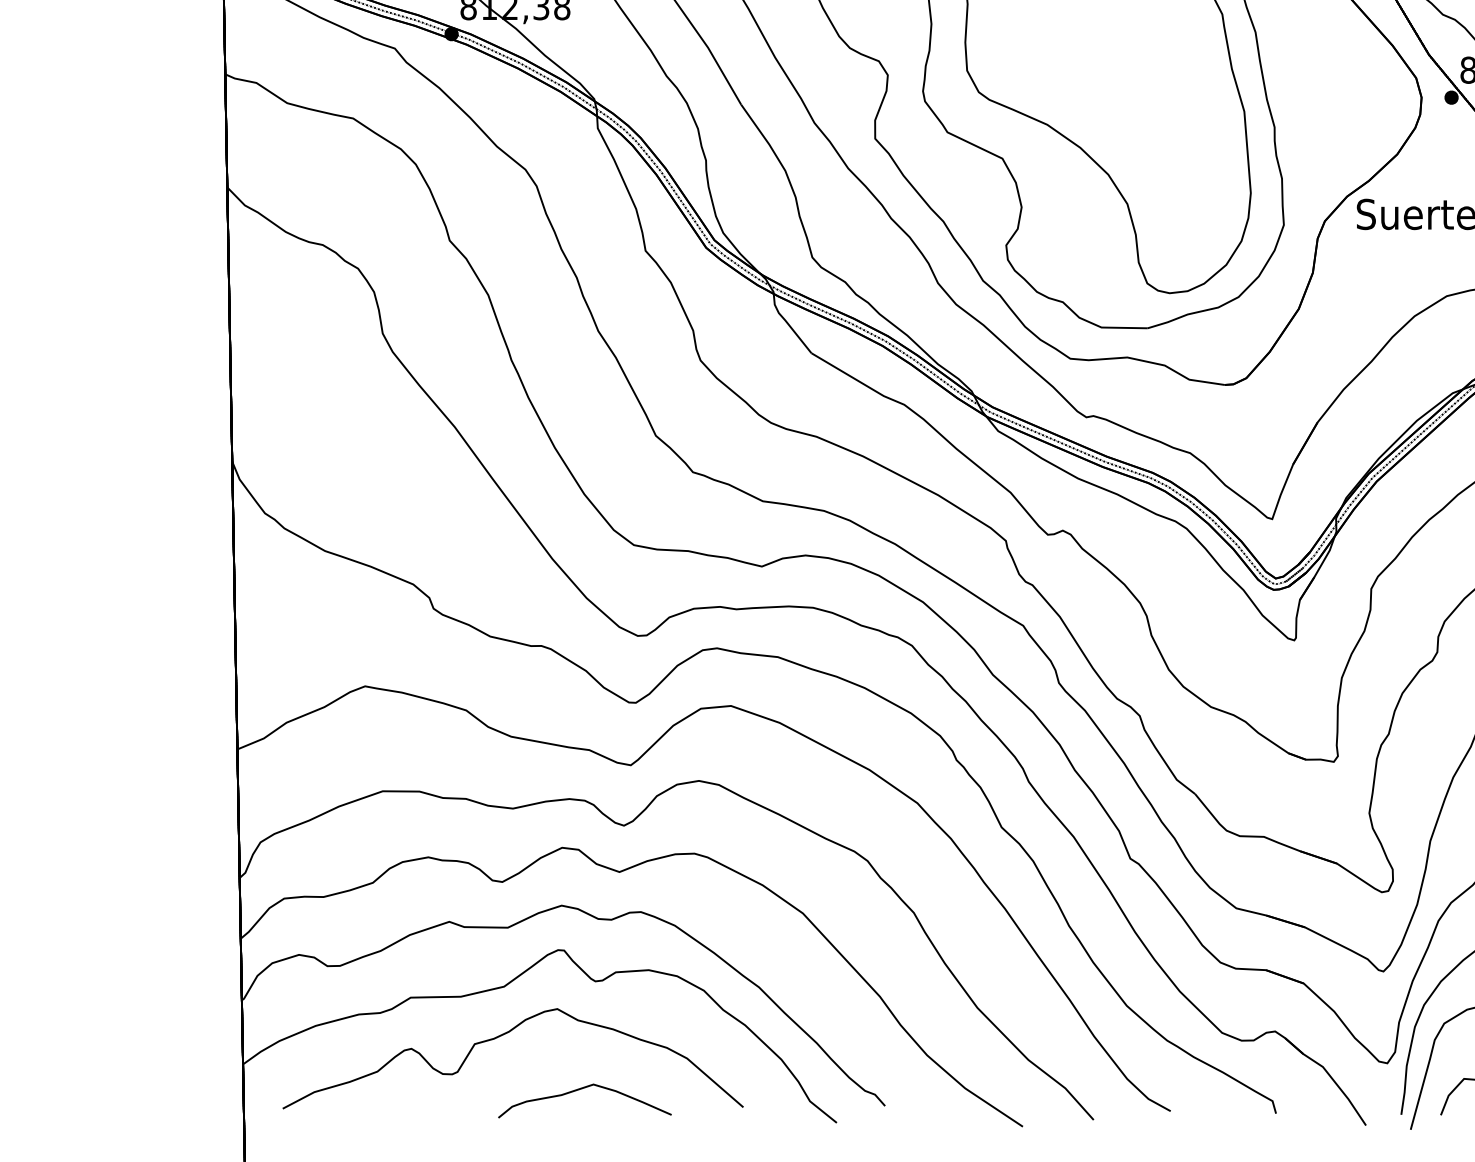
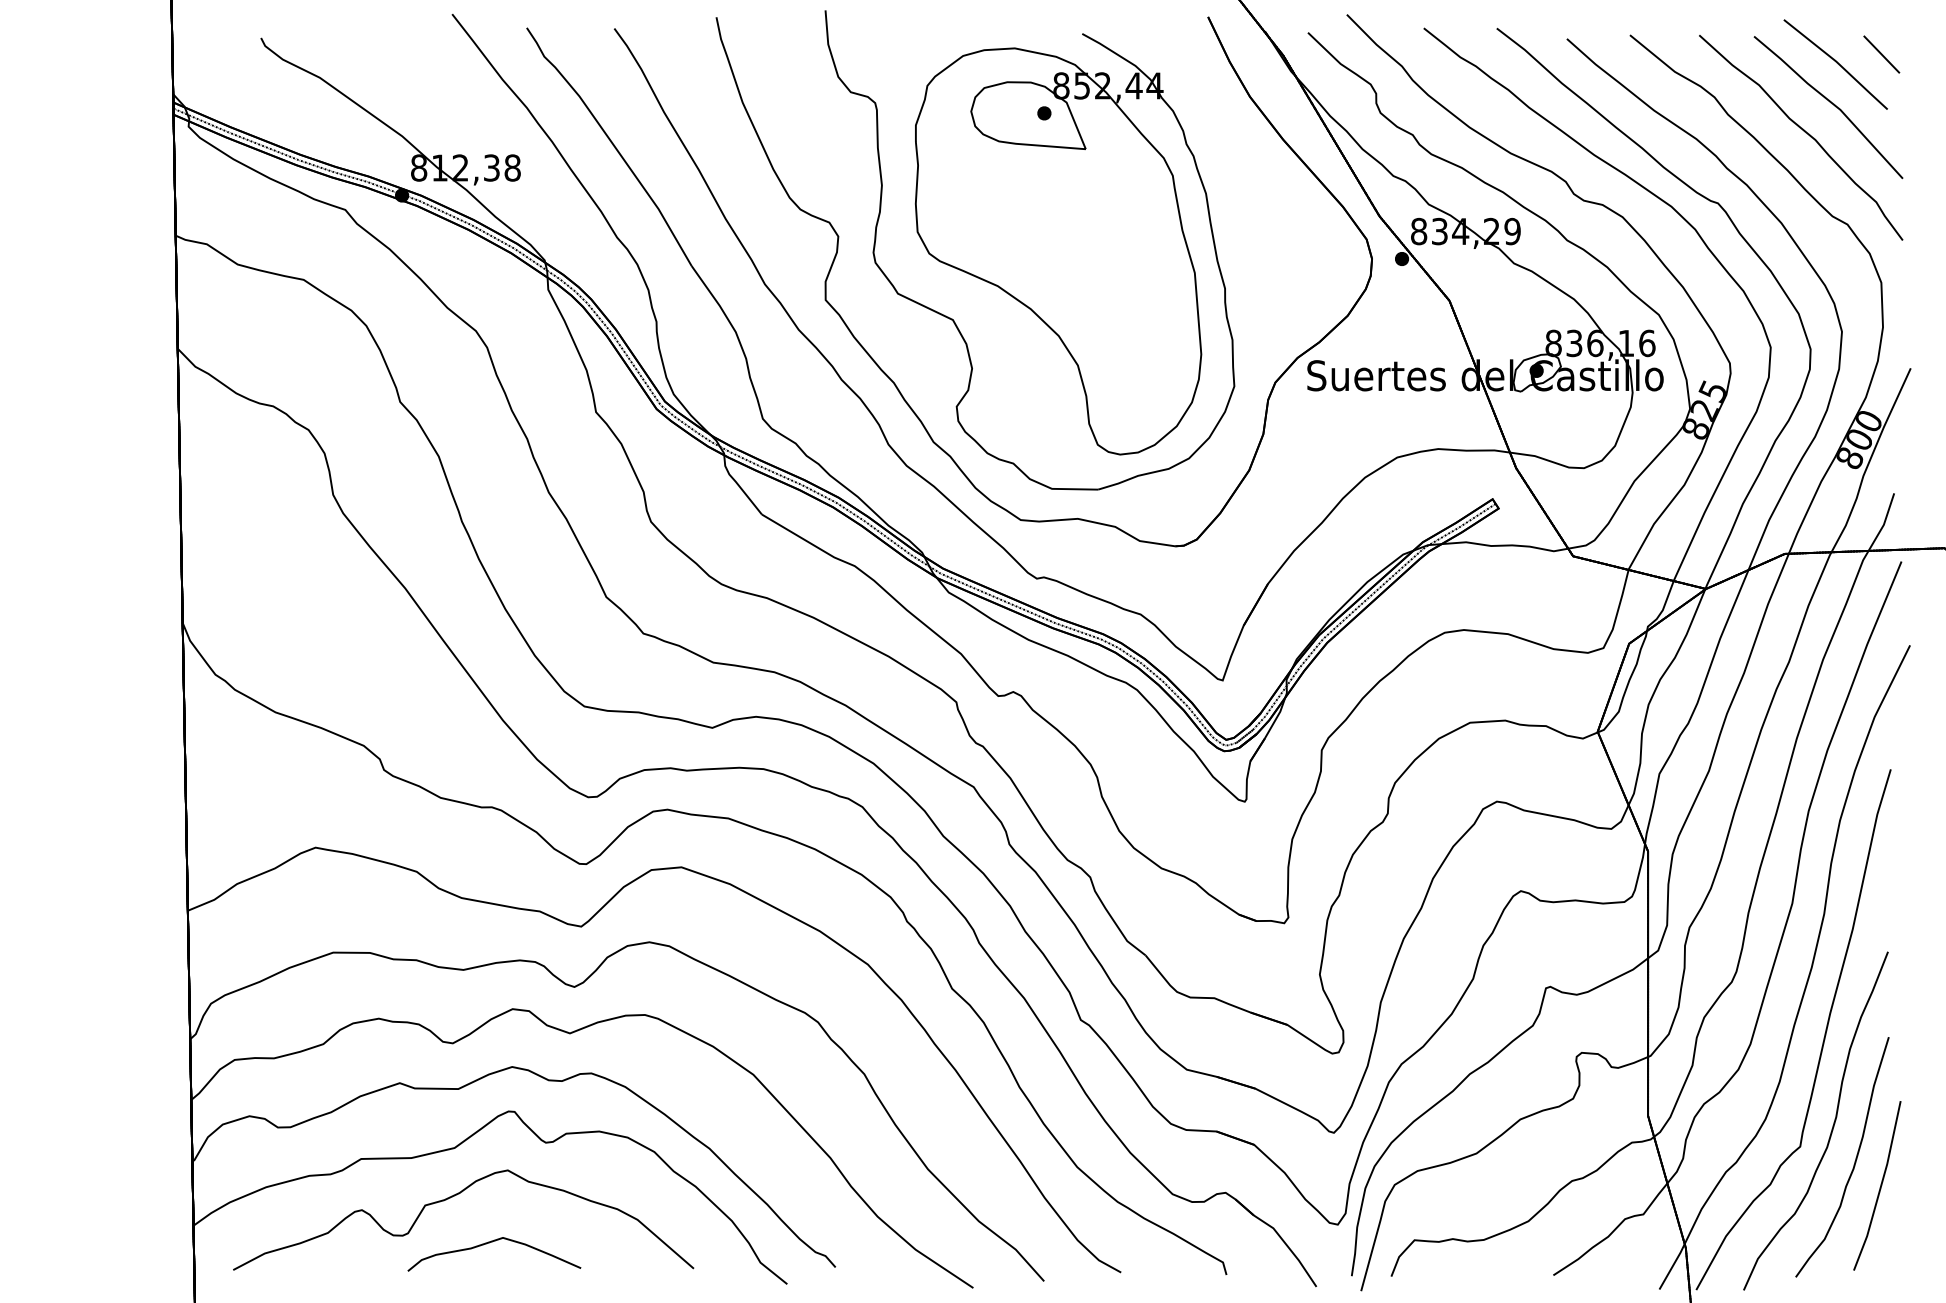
part: (580, 1090) -> (489, 1243), moved

